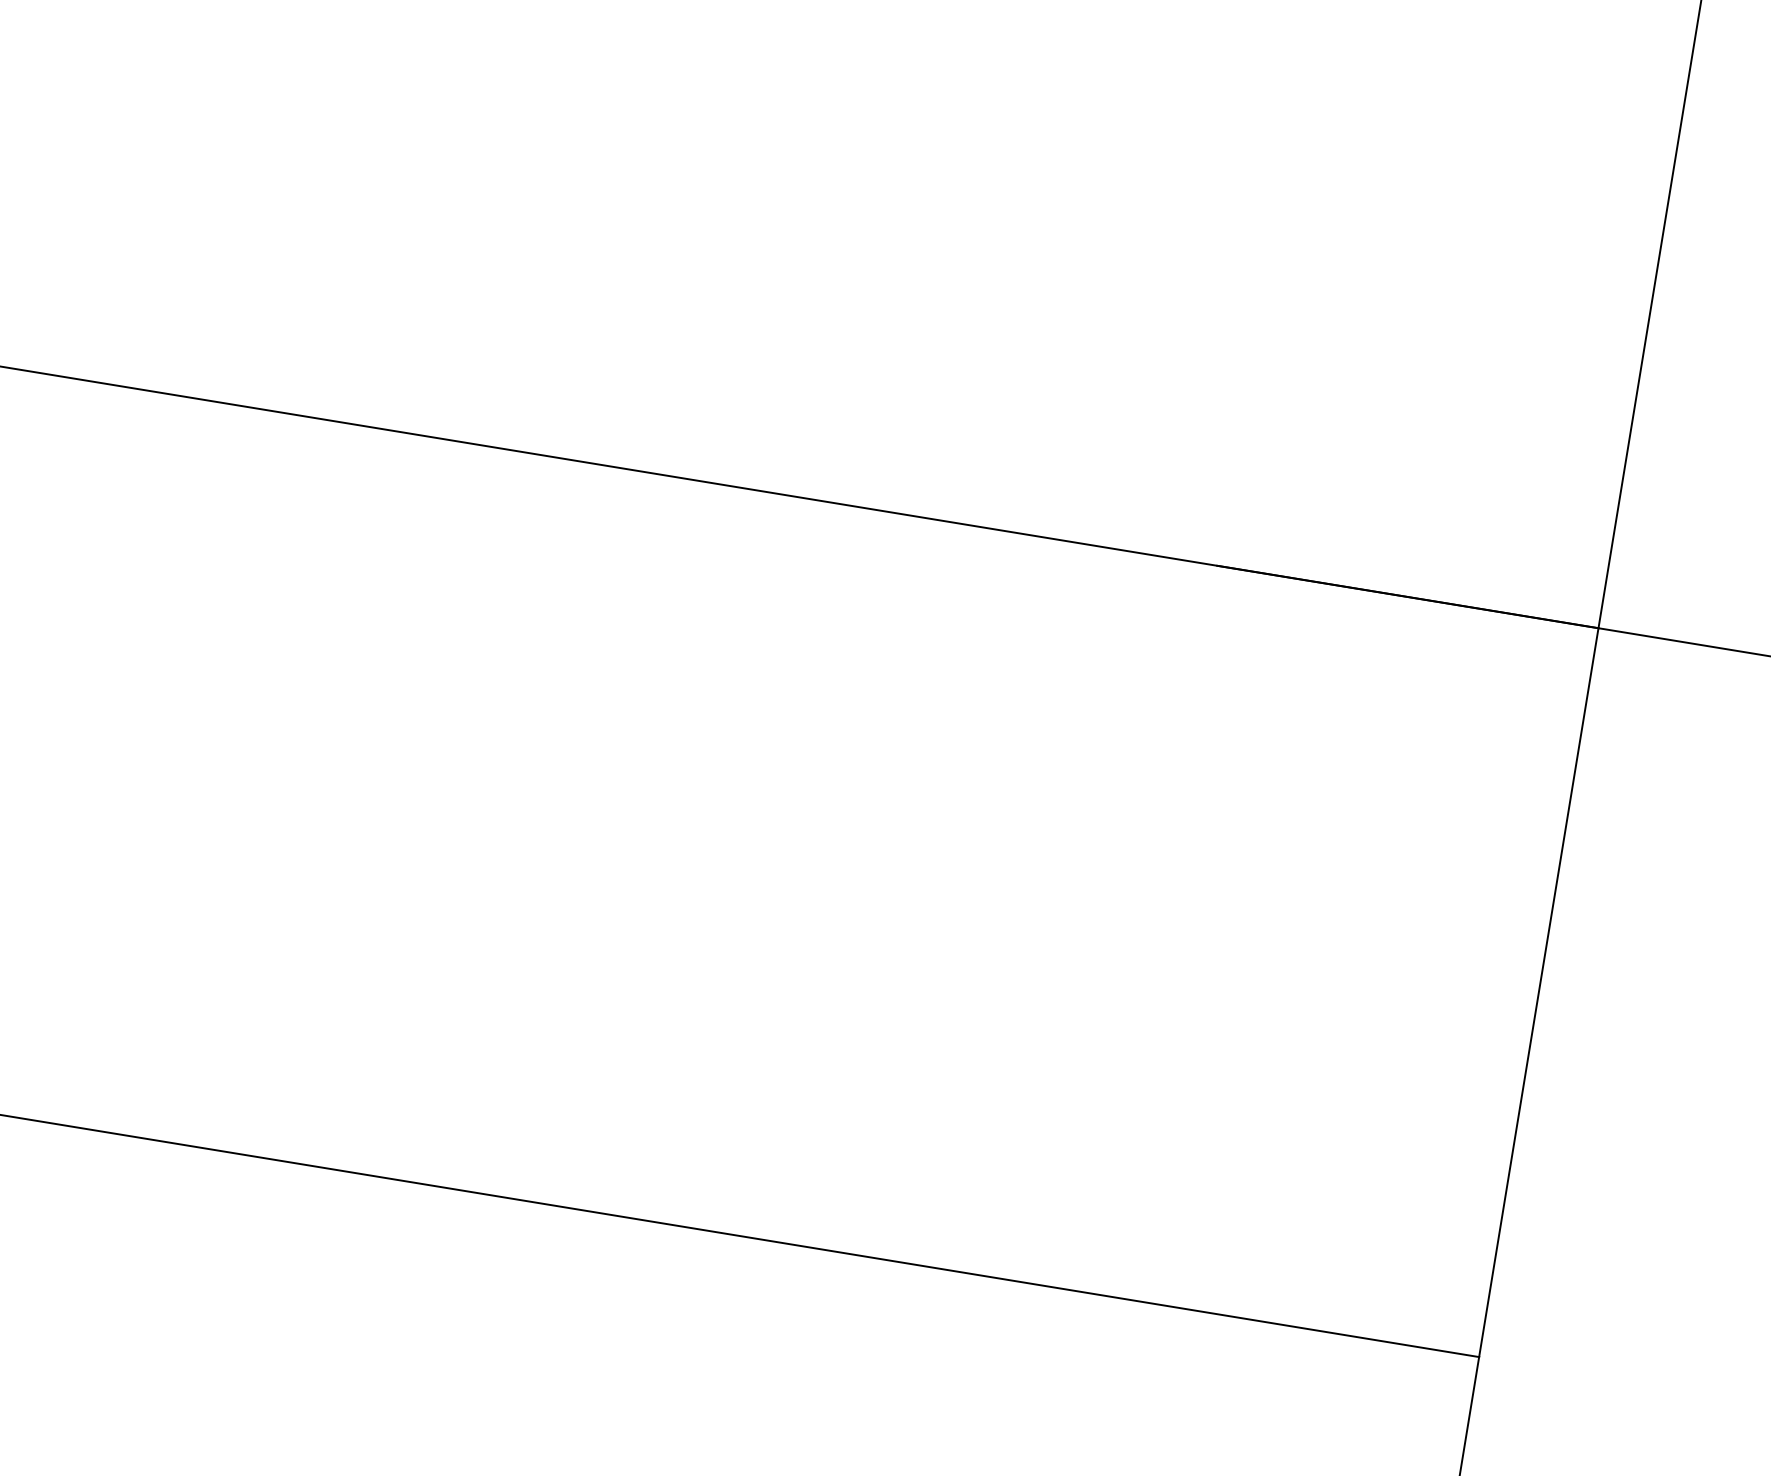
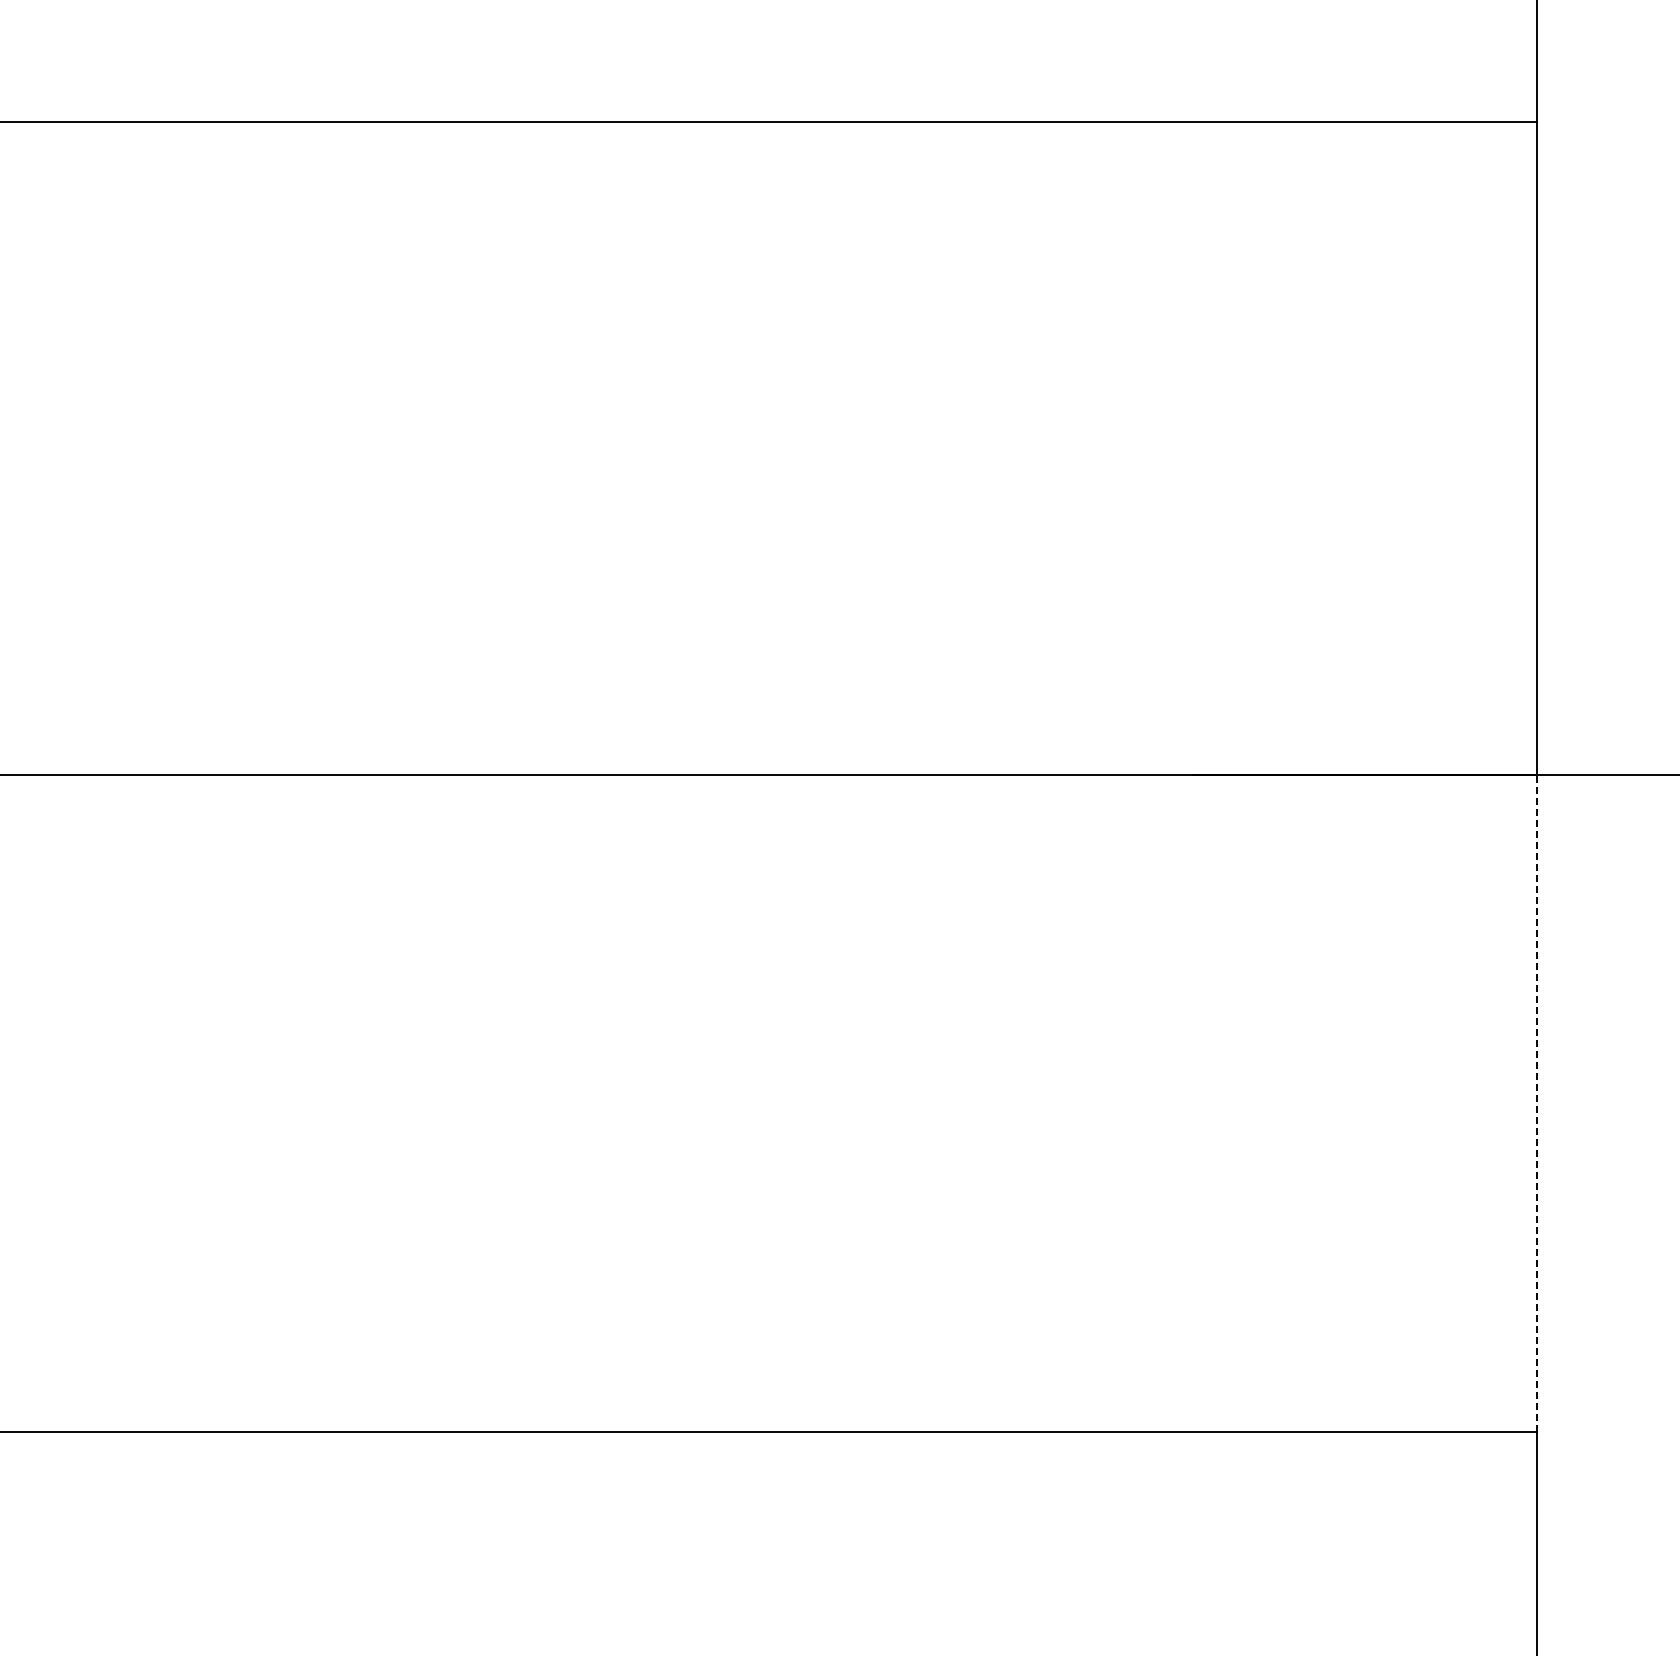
line: (1538, 992) -> (1536, 1103), solid -> dashed

